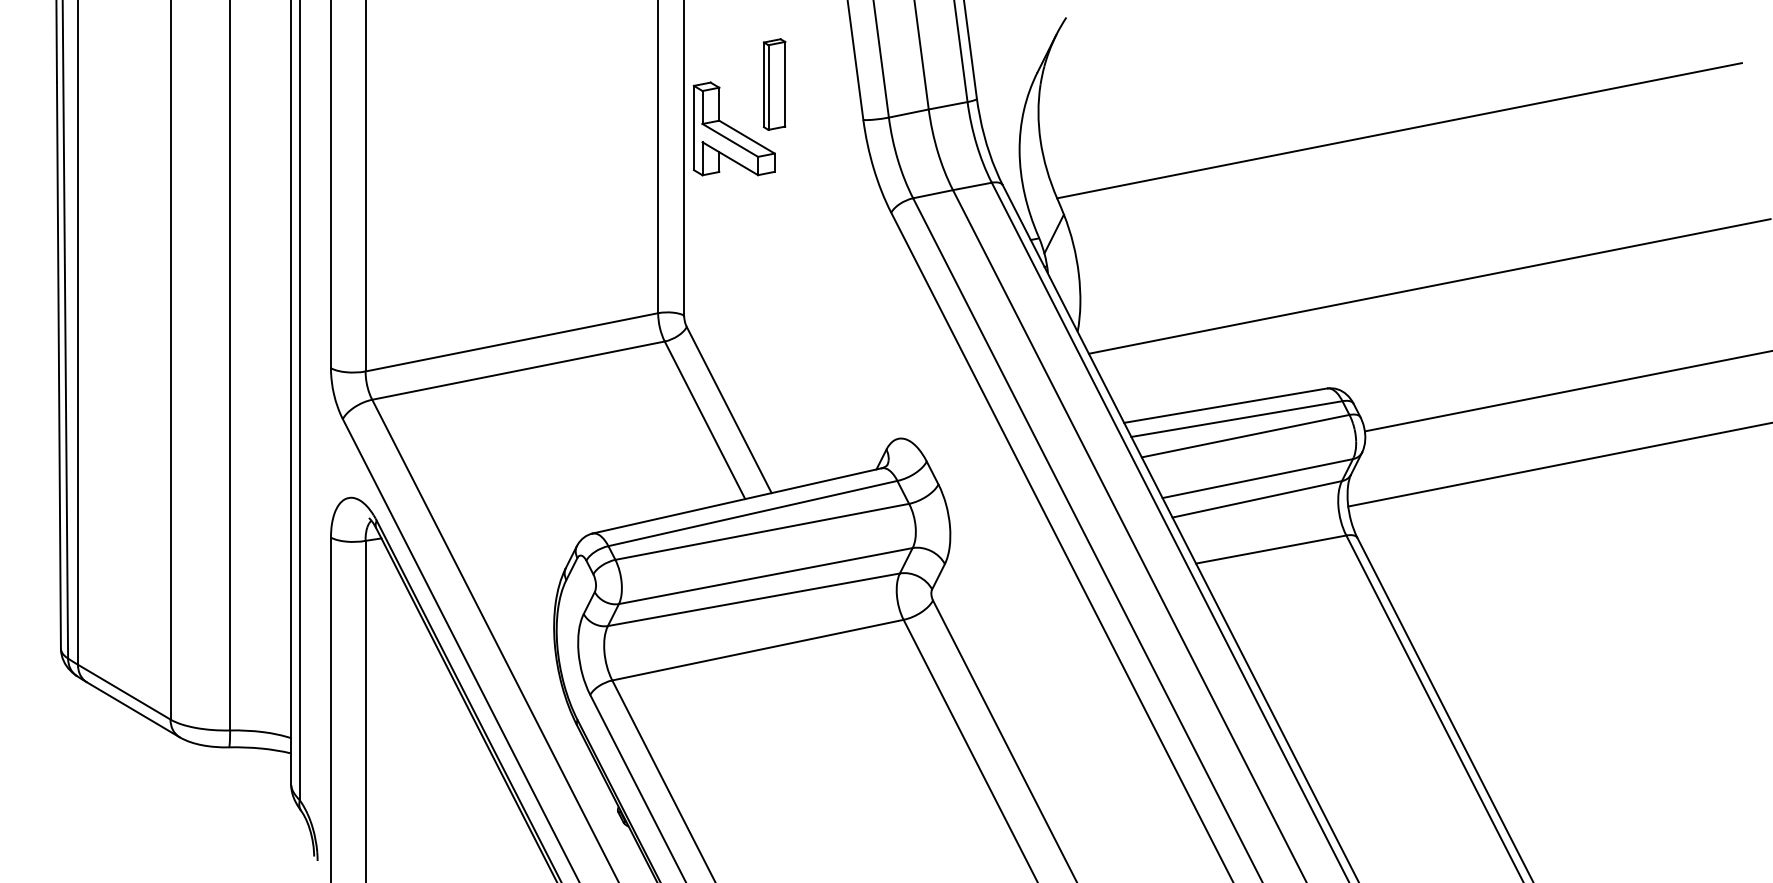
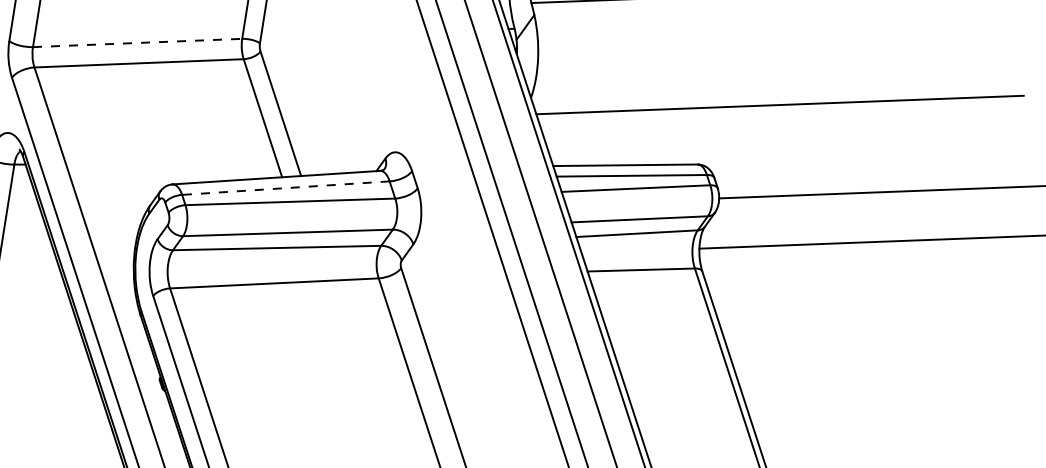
line: (512, 342) -> (138, 43), solid -> dashed
line: (752, 513) -> (285, 188), solid -> dashed

